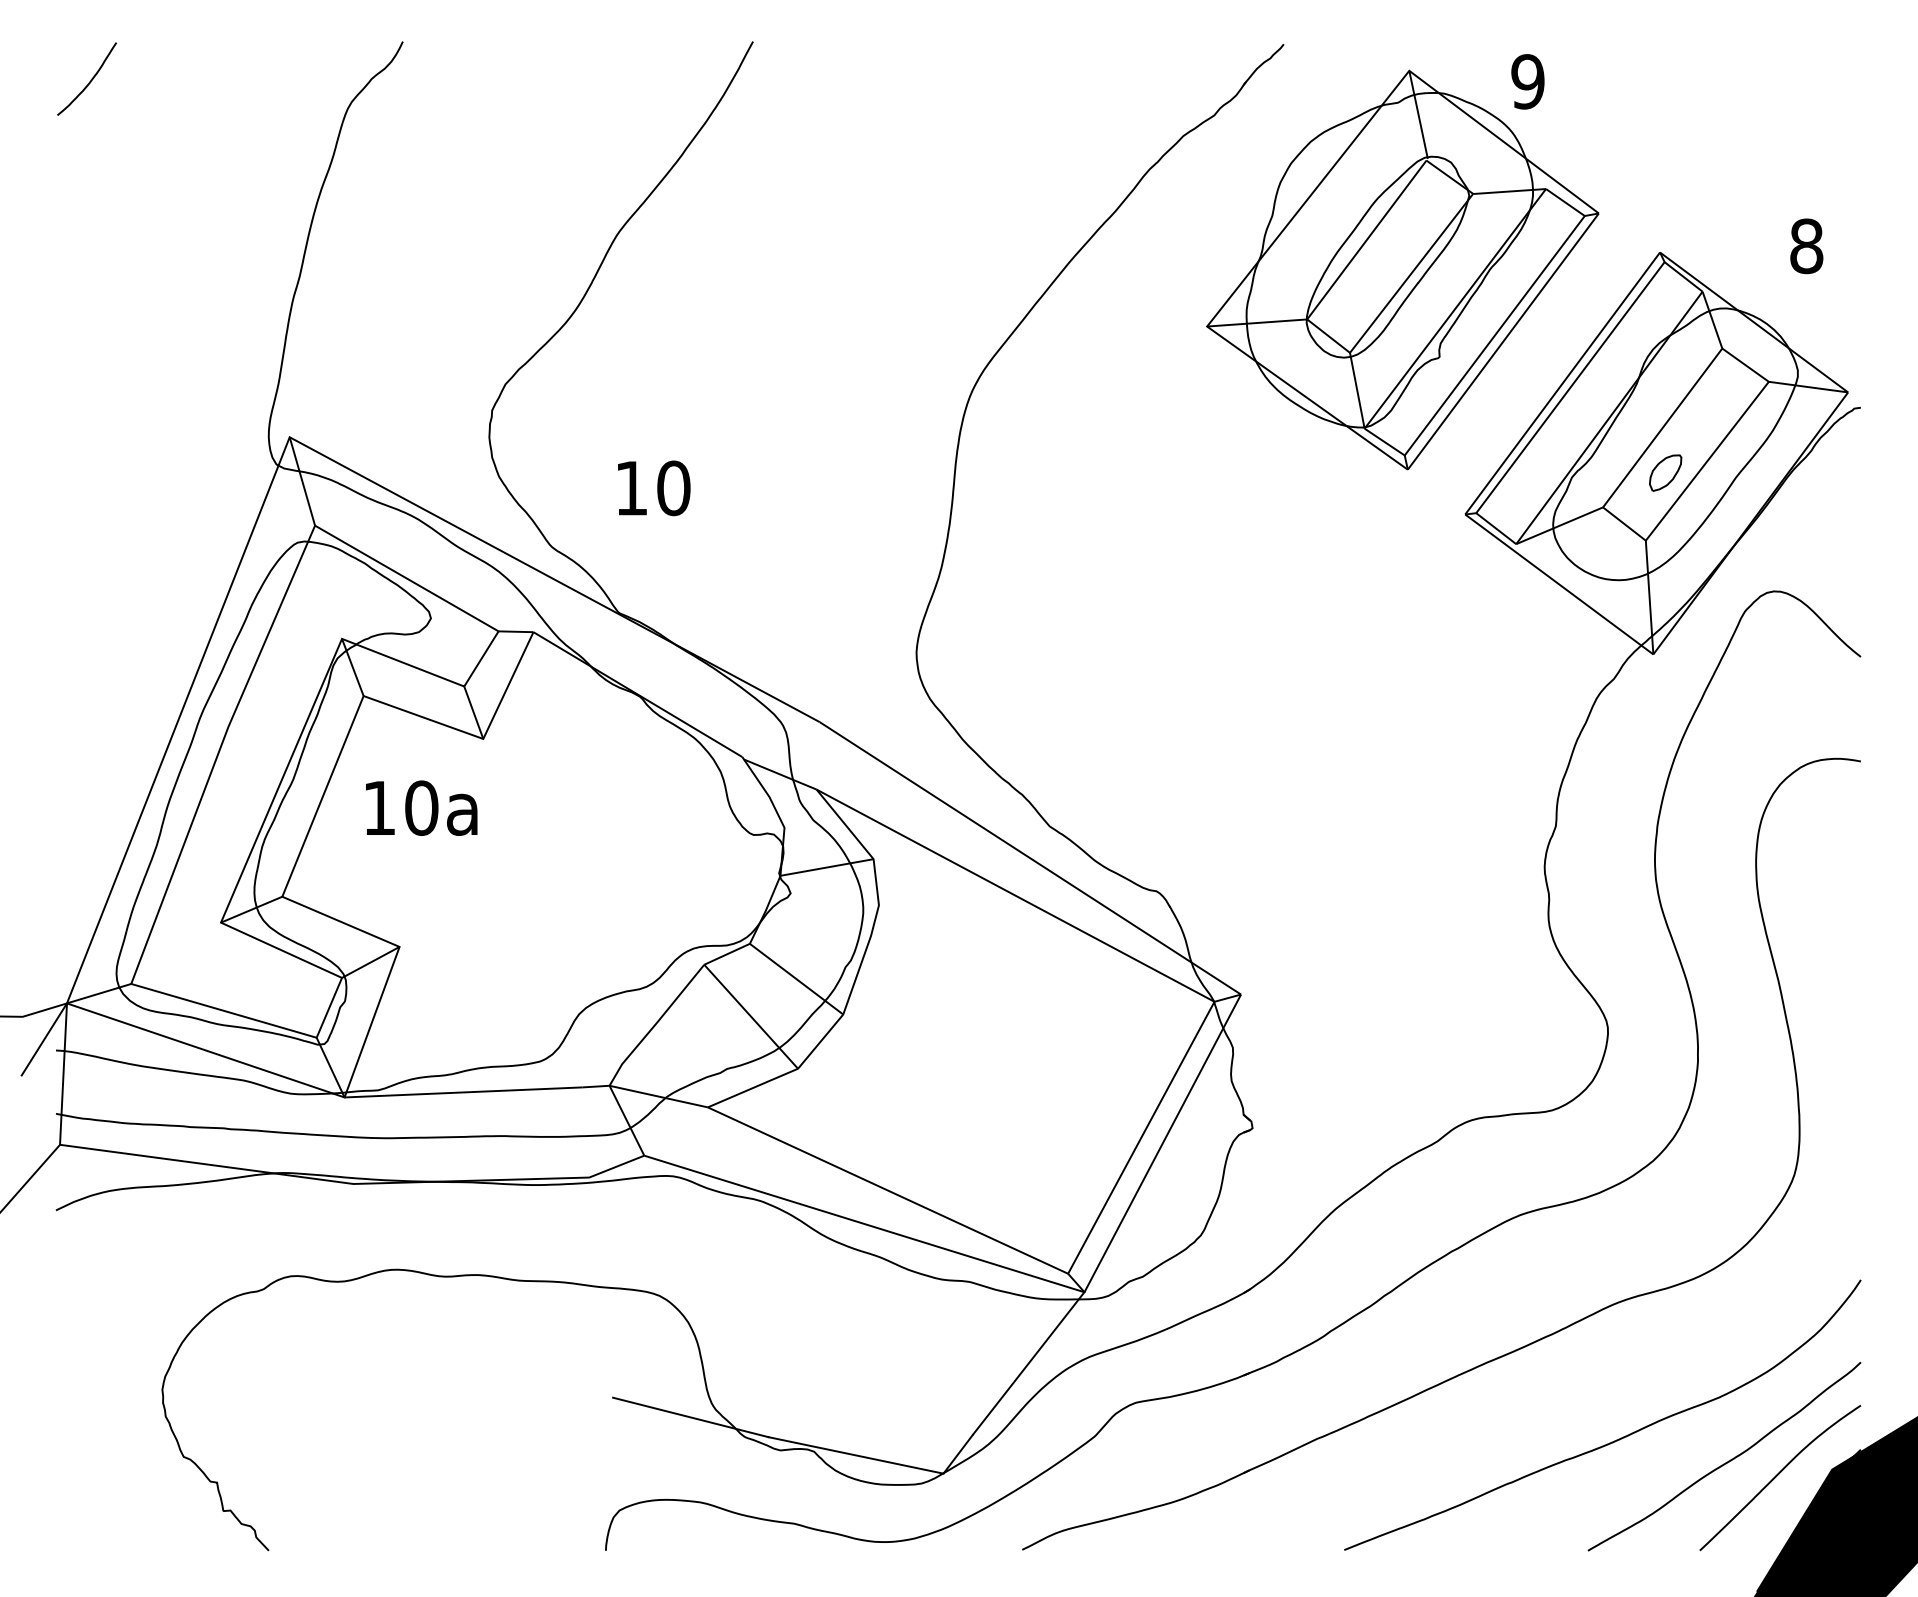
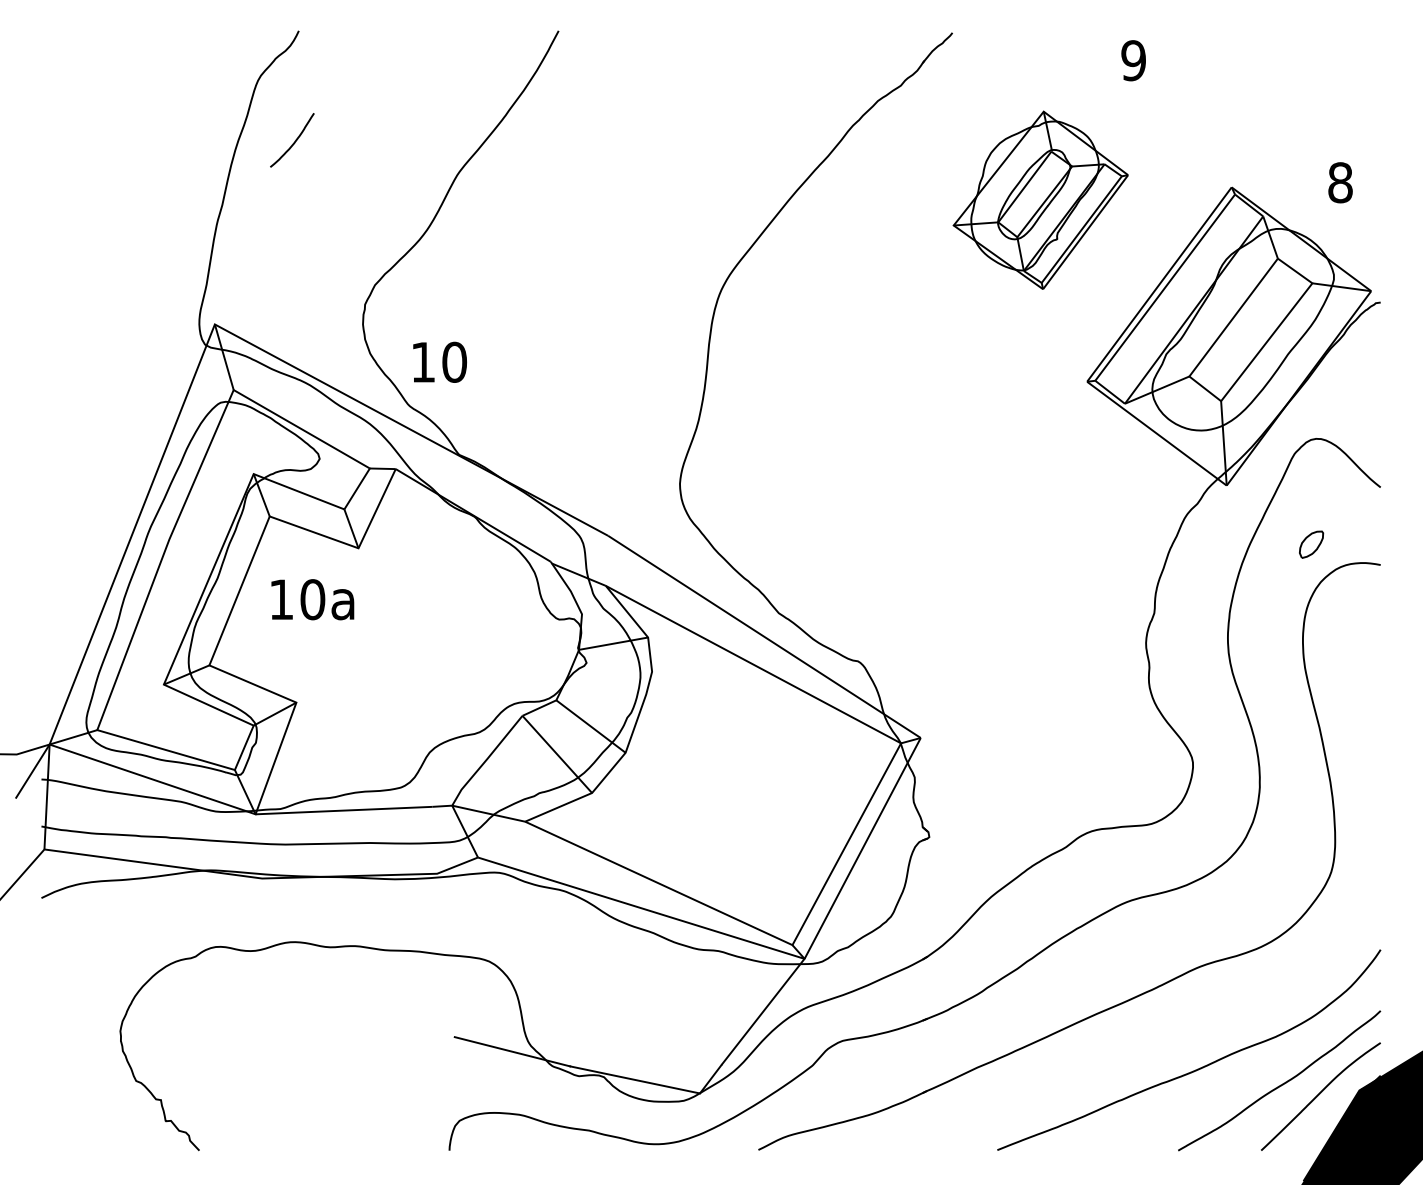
curve: (89, 81) -> (294, 142), moved
part: (1402, 269) -> (1040, 199), size x0.6
part: (1665, 472) -> (1311, 544), moved
text: (654, 488) -> (440, 362), moved

